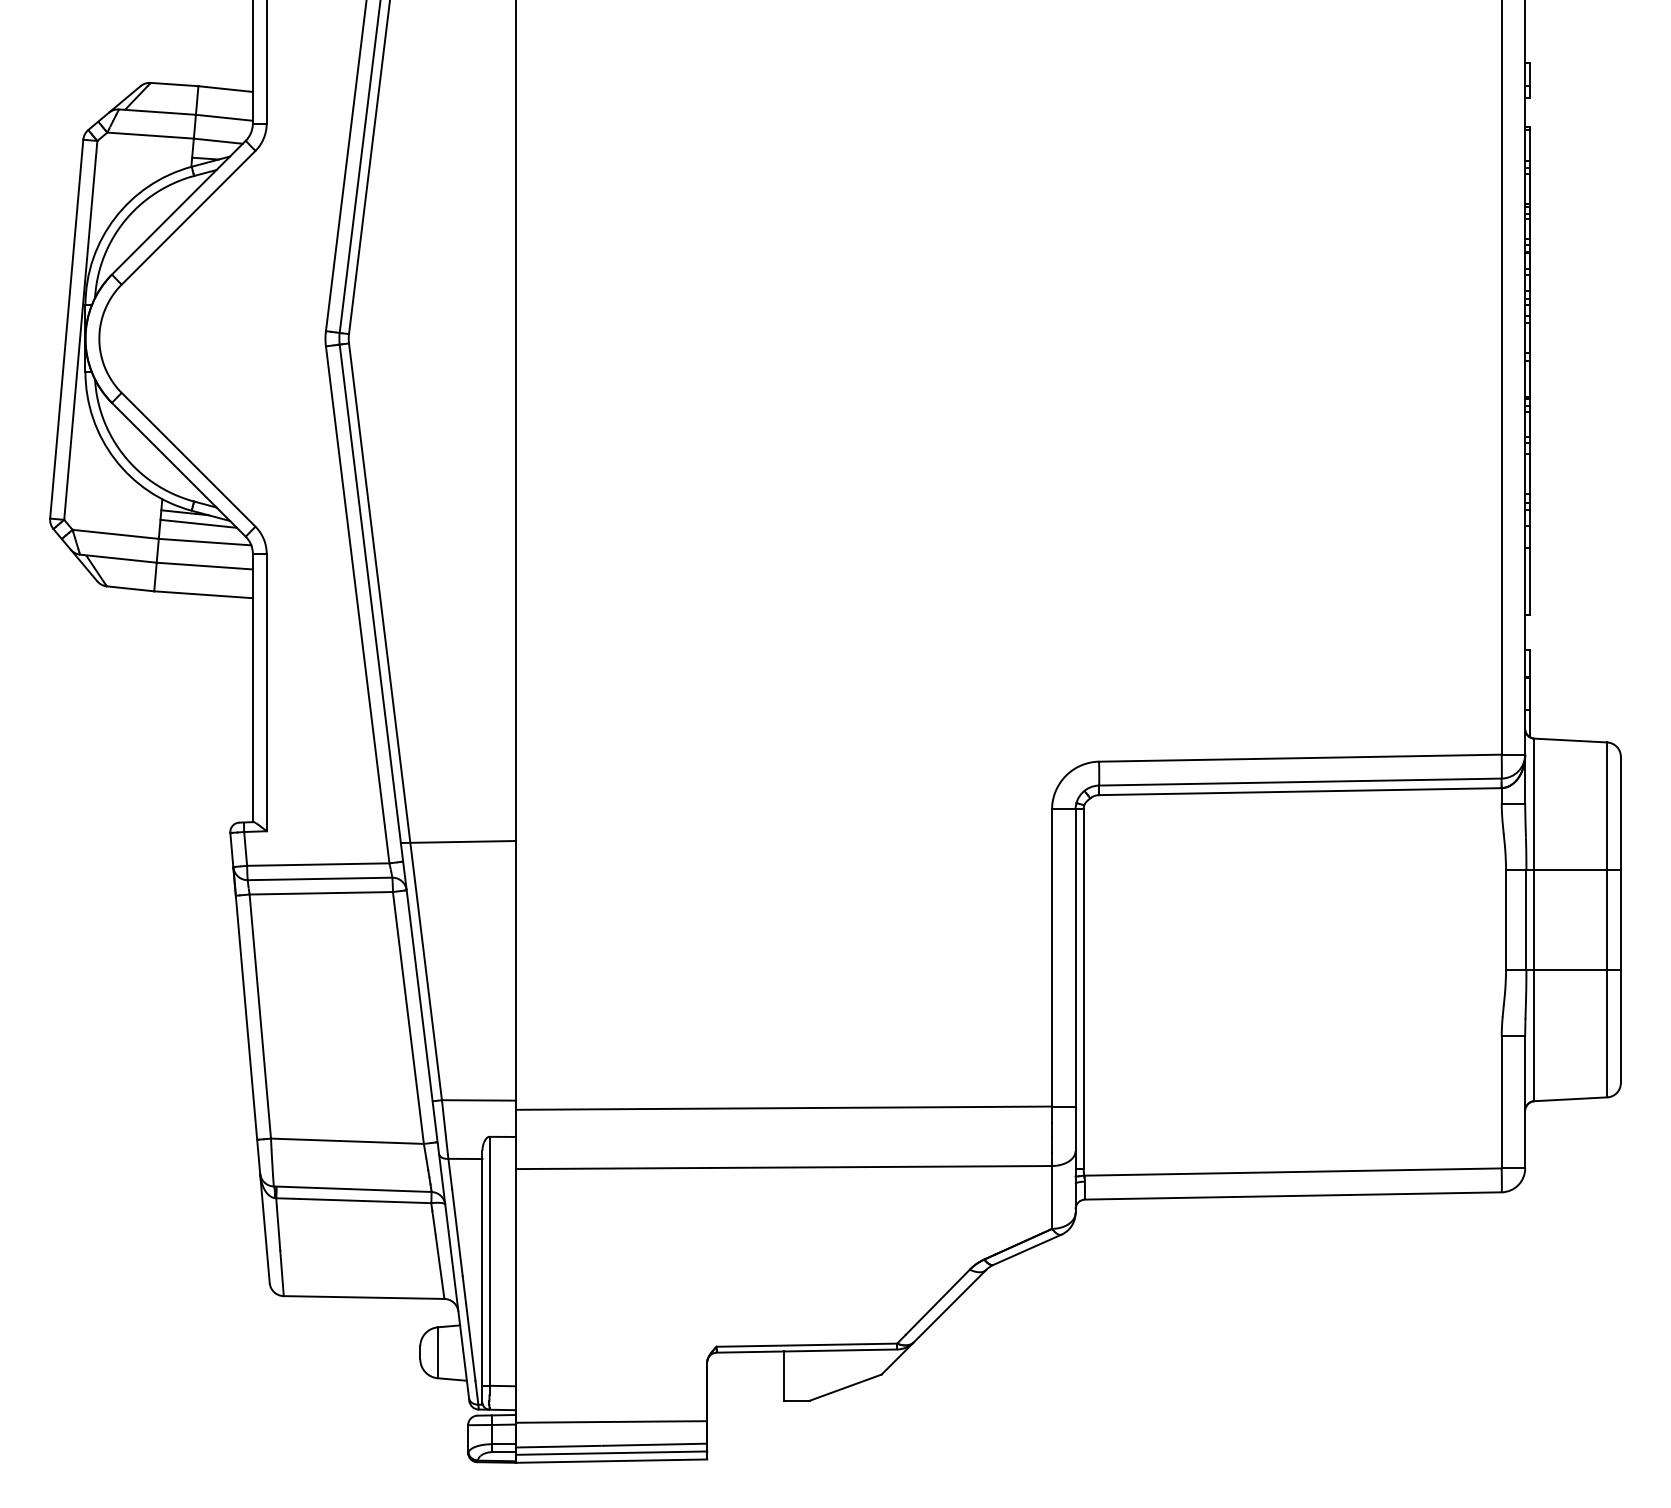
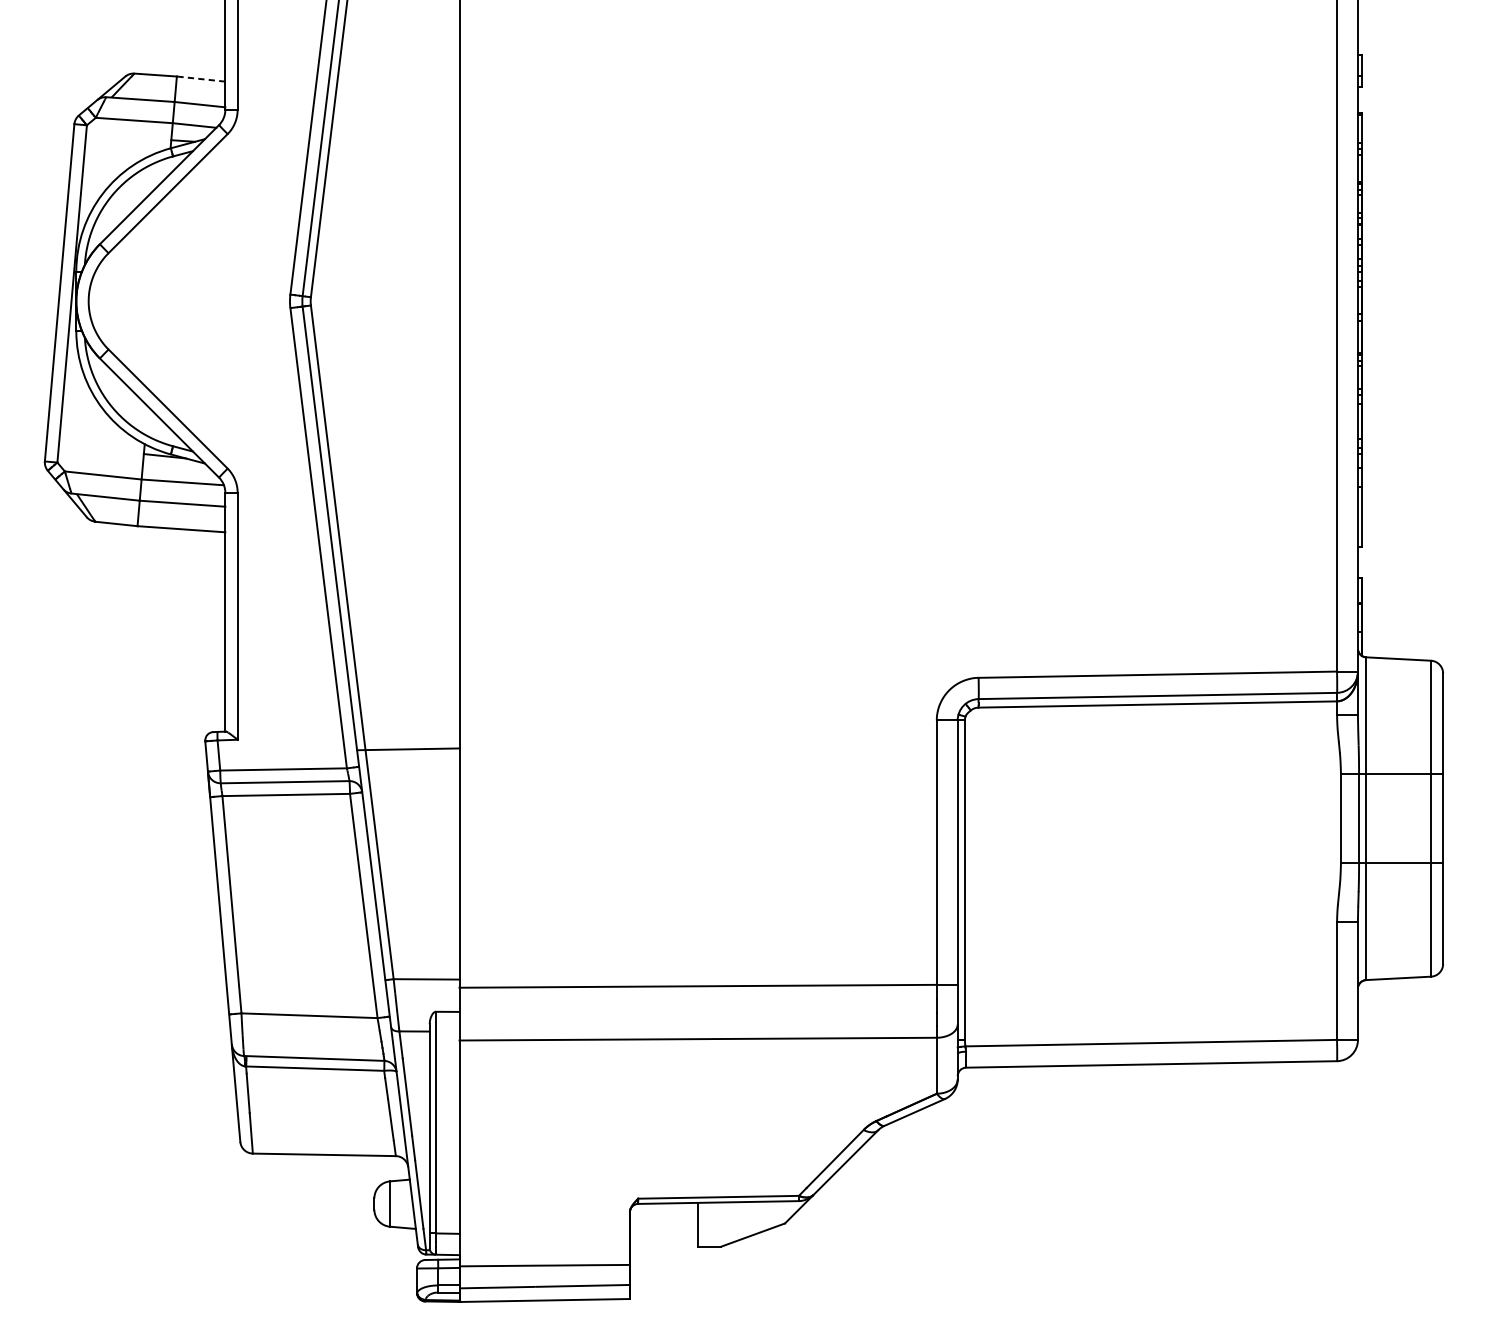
line: (225, 89) -> (200, 79), solid -> dashed
line: (198, 523) -> (176, 465), removed
line: (611, 1452) -> (544, 1292), removed

